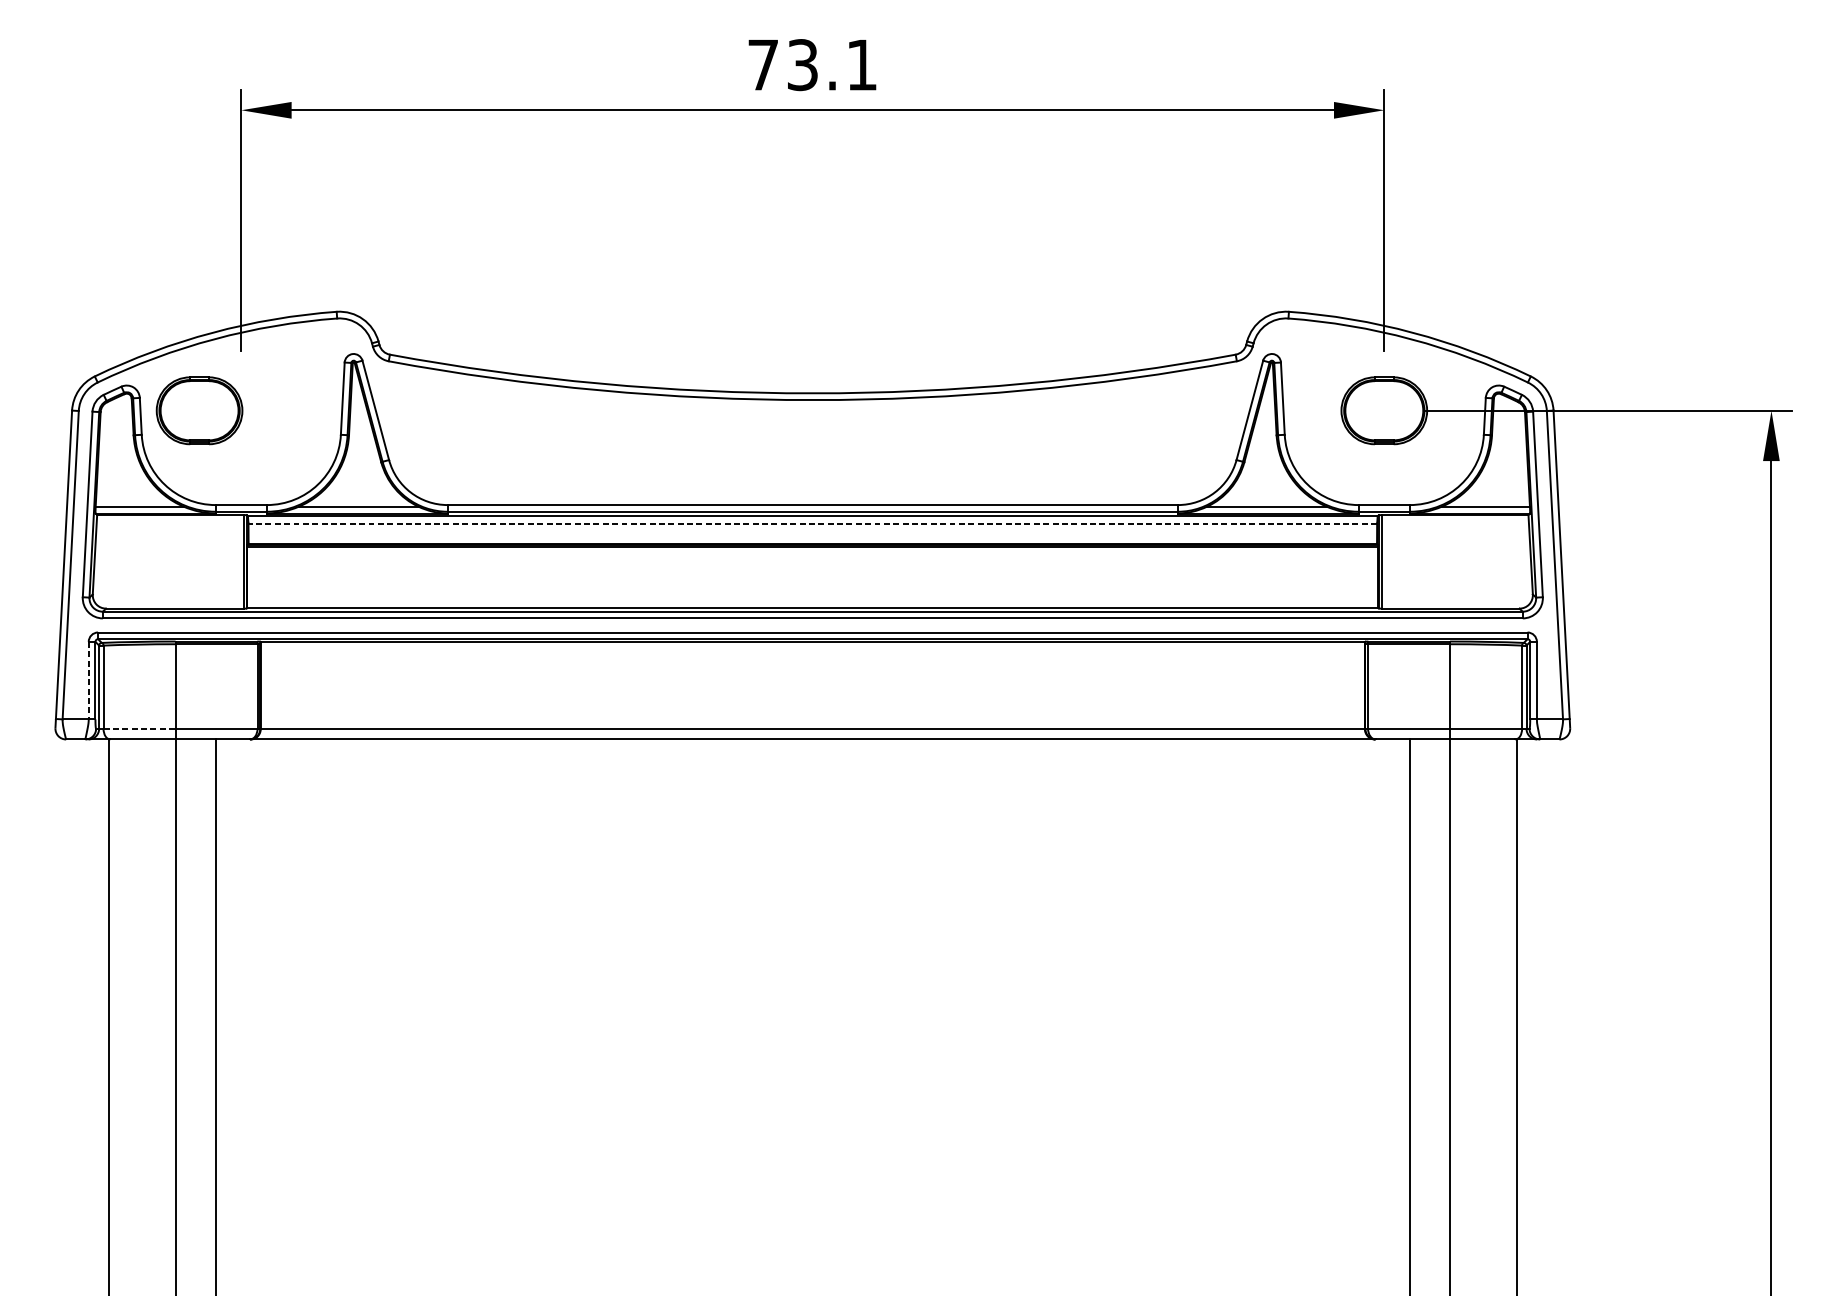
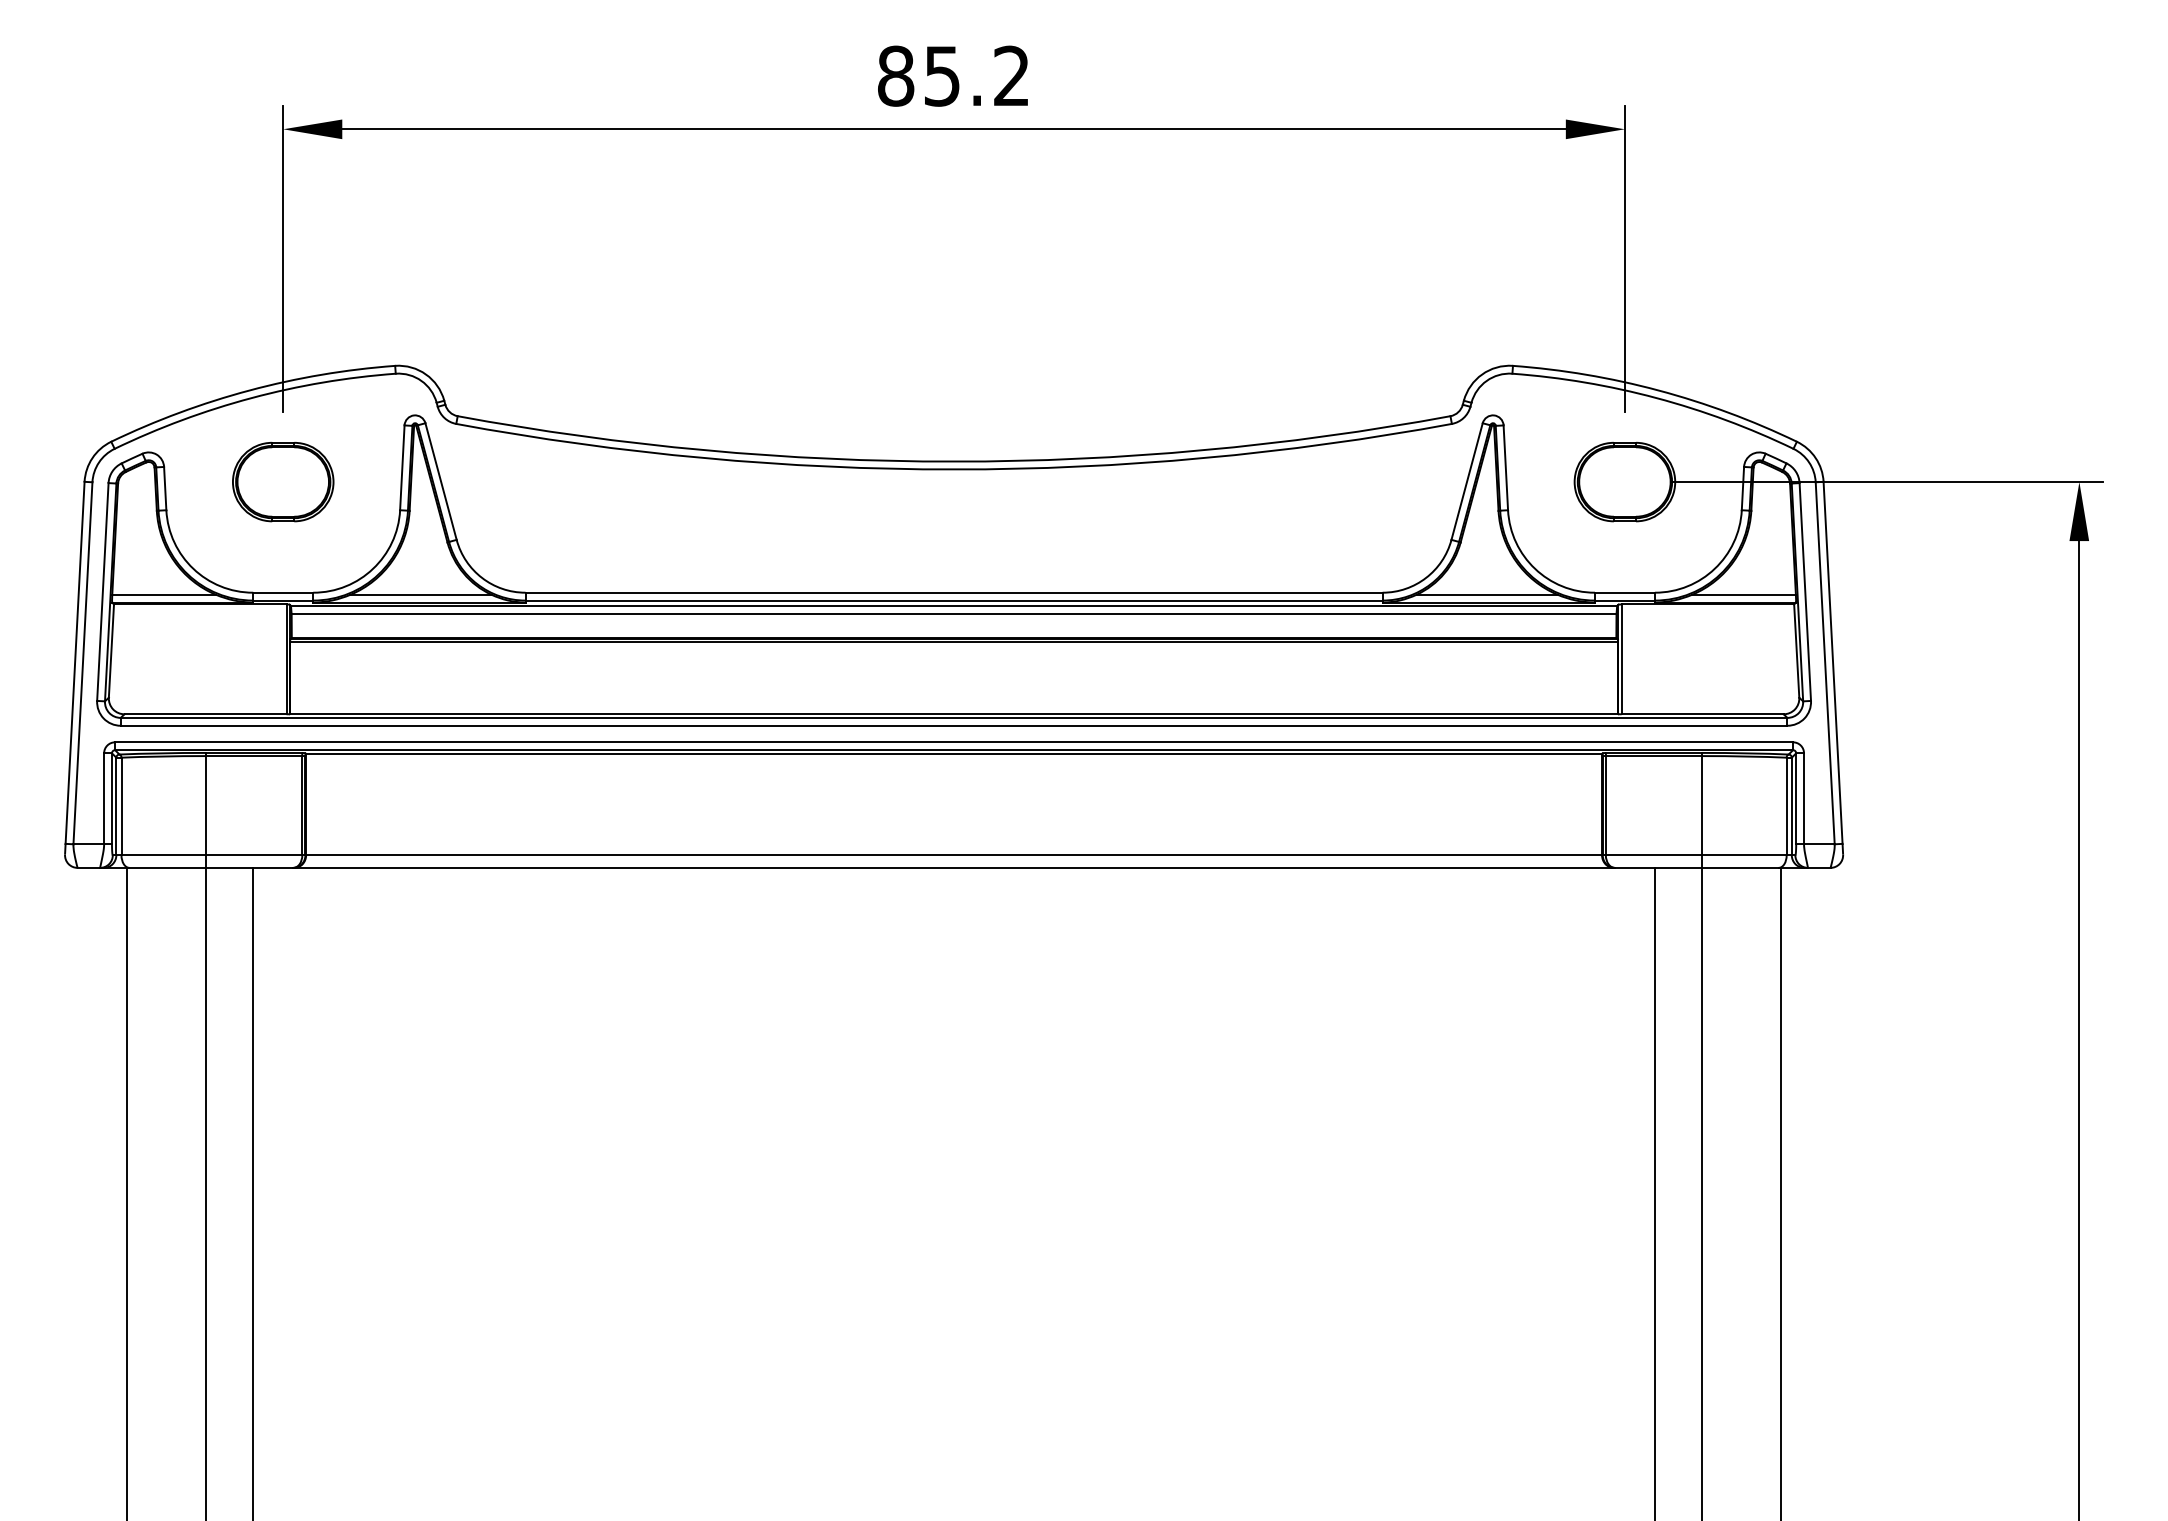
text: (812, 64) -> (953, 75), 73.1 -> 85.2
part: (199, 410) -> (283, 481), moved
line: (812, 523) -> (953, 614), dashed -> solid
line: (89, 681) -> (104, 799), dashed -> solid
line: (140, 728) -> (164, 855), dashed -> solid

